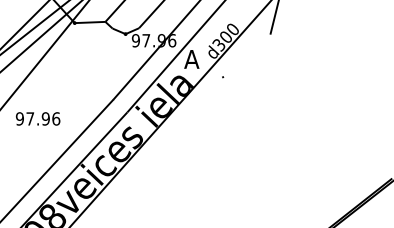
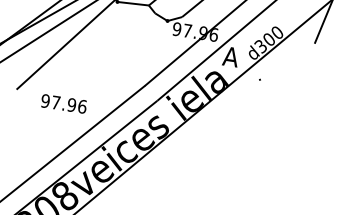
text: (38, 118) -> (64, 103), moved

